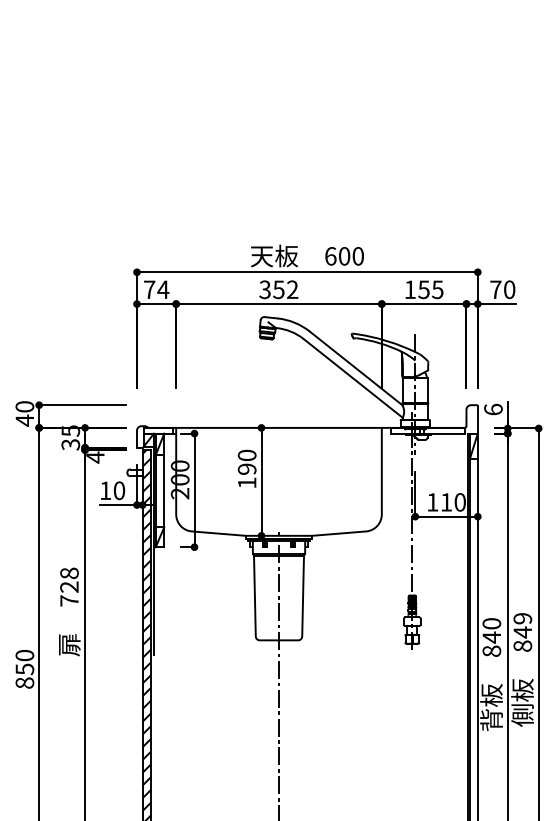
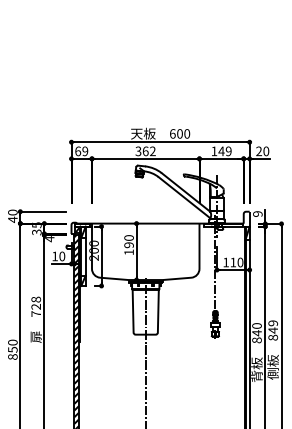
text: (156, 289) -> (81, 151), 74 -> 69
text: (278, 289) -> (145, 151), 352 -> 362
text: (429, 289) -> (224, 151), 155 -> 149
text: (496, 289) -> (259, 151), 70 -> 20
text: (492, 408) -> (257, 213), 6 -> 9

